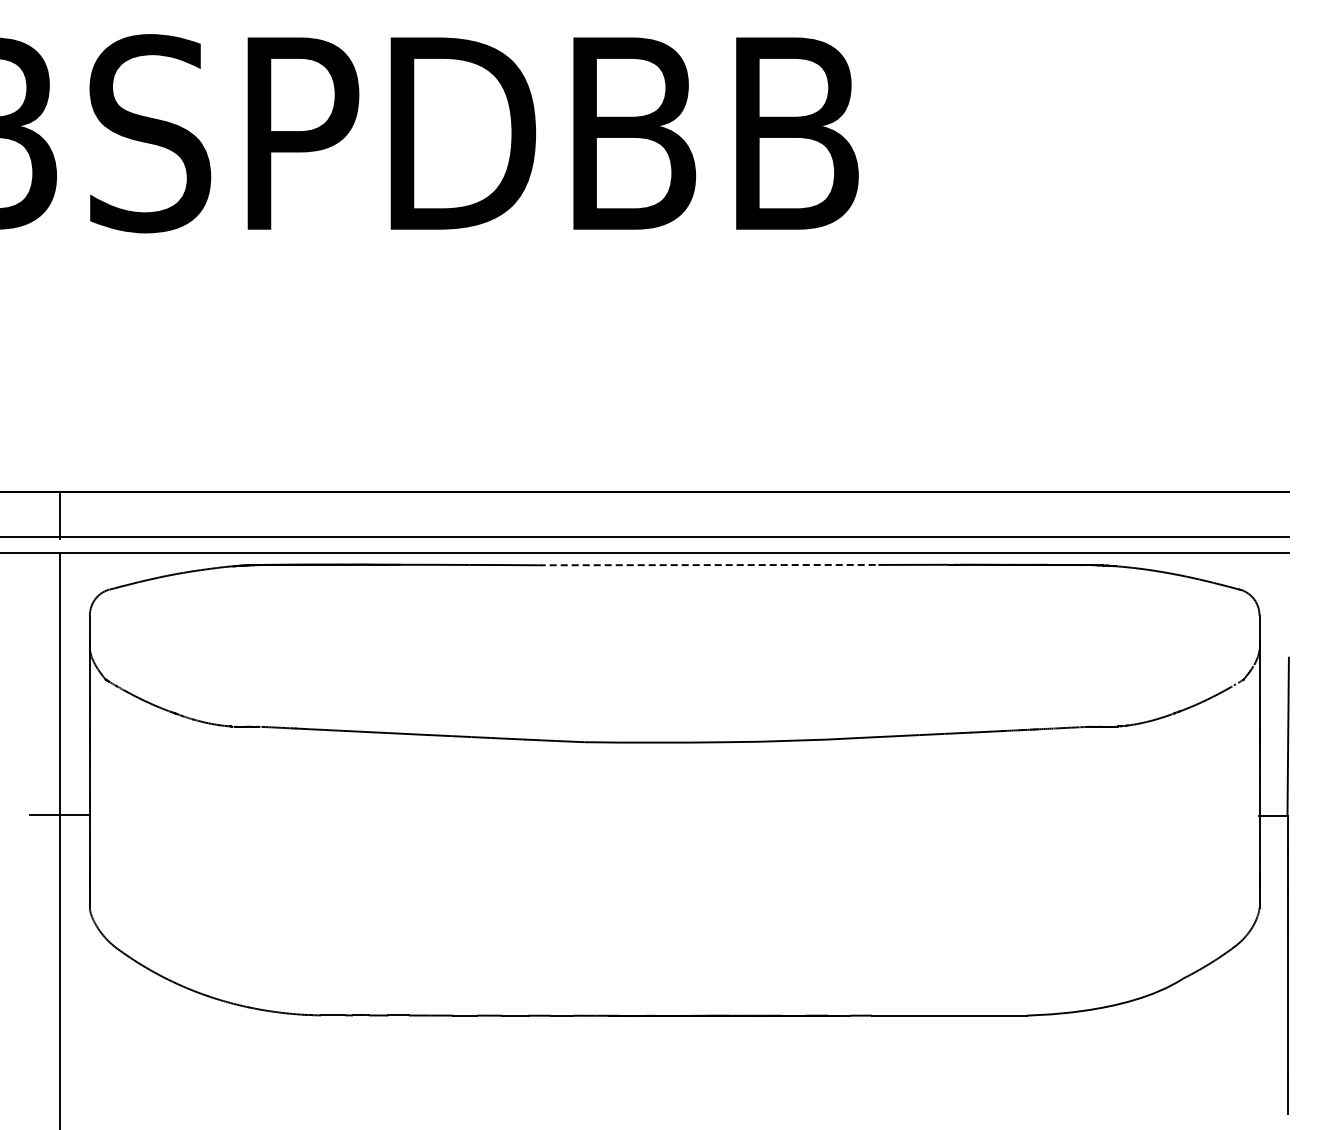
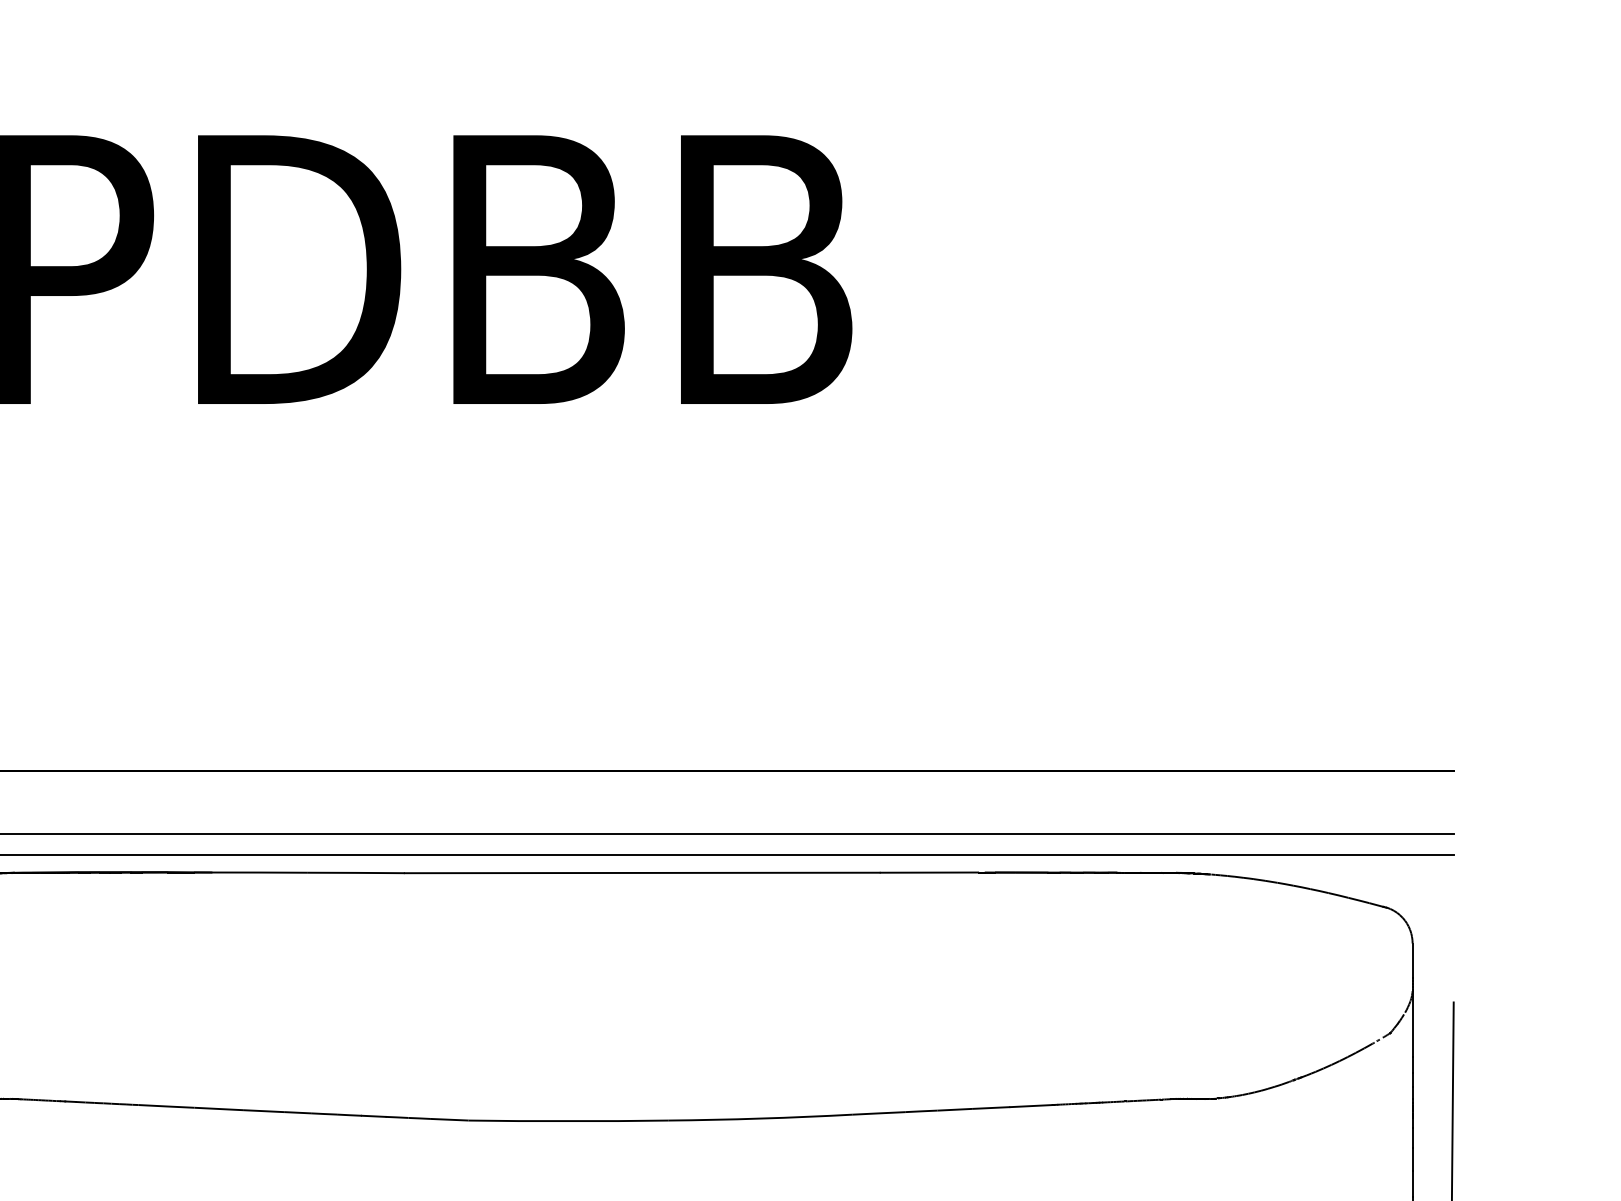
line: (708, 565) -> (642, 873), dashed -> solid

